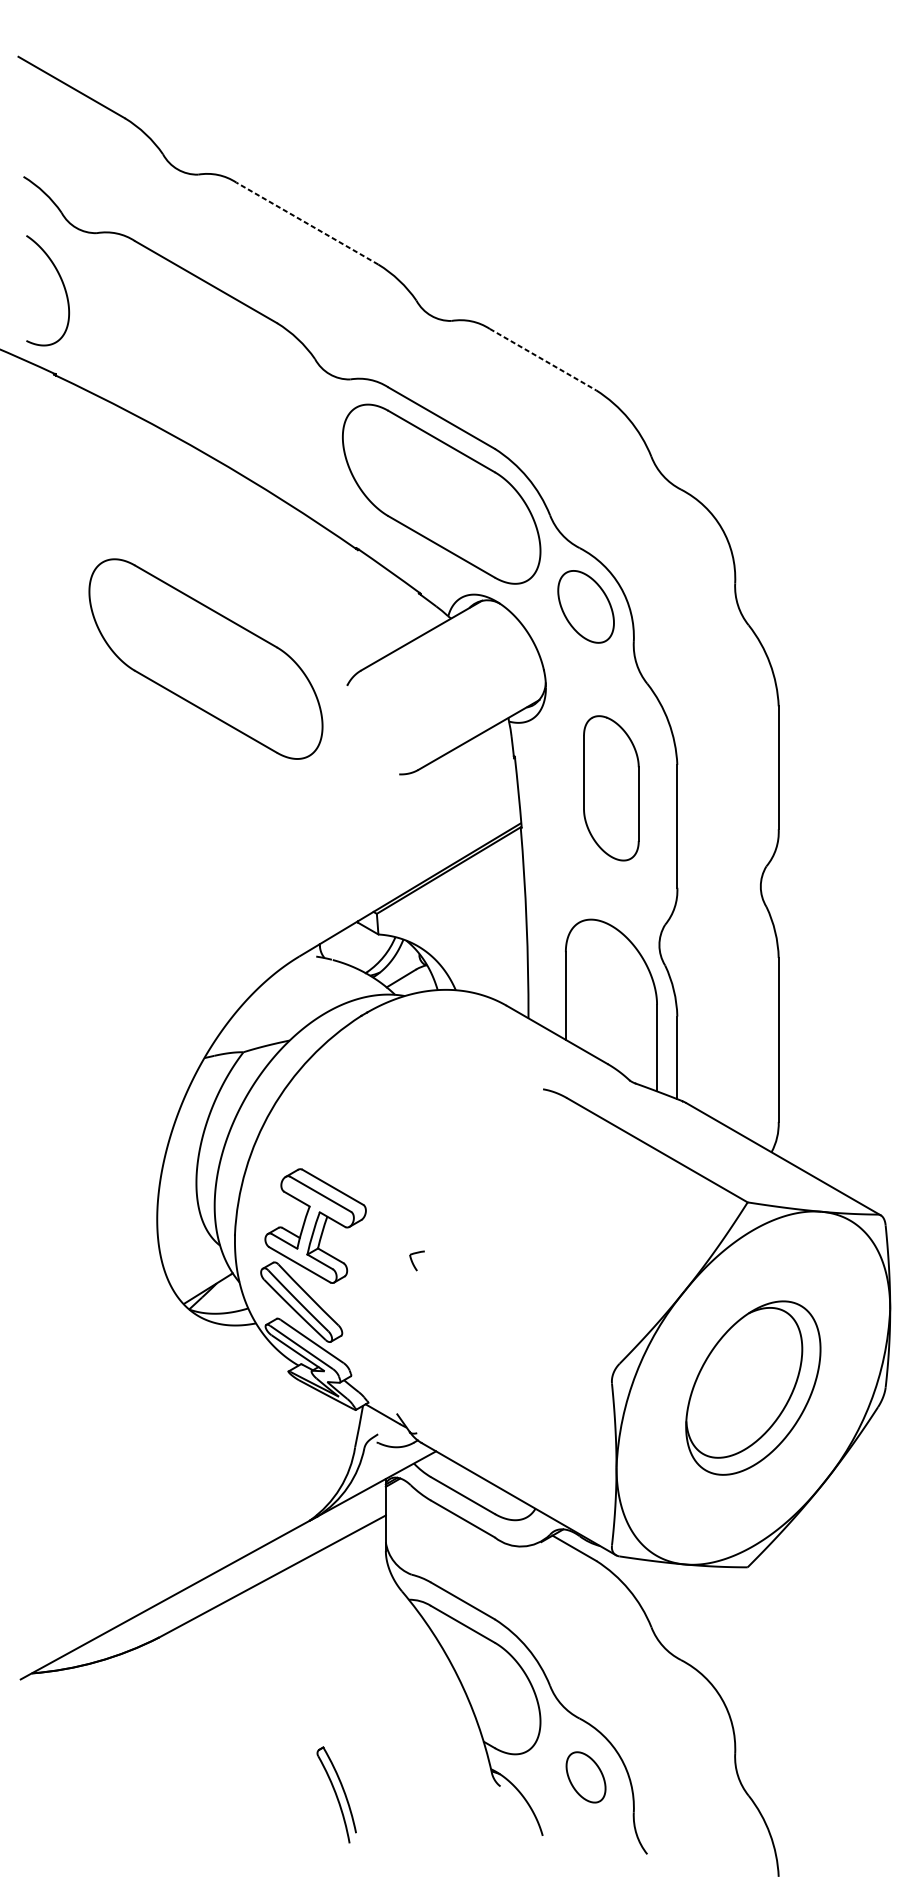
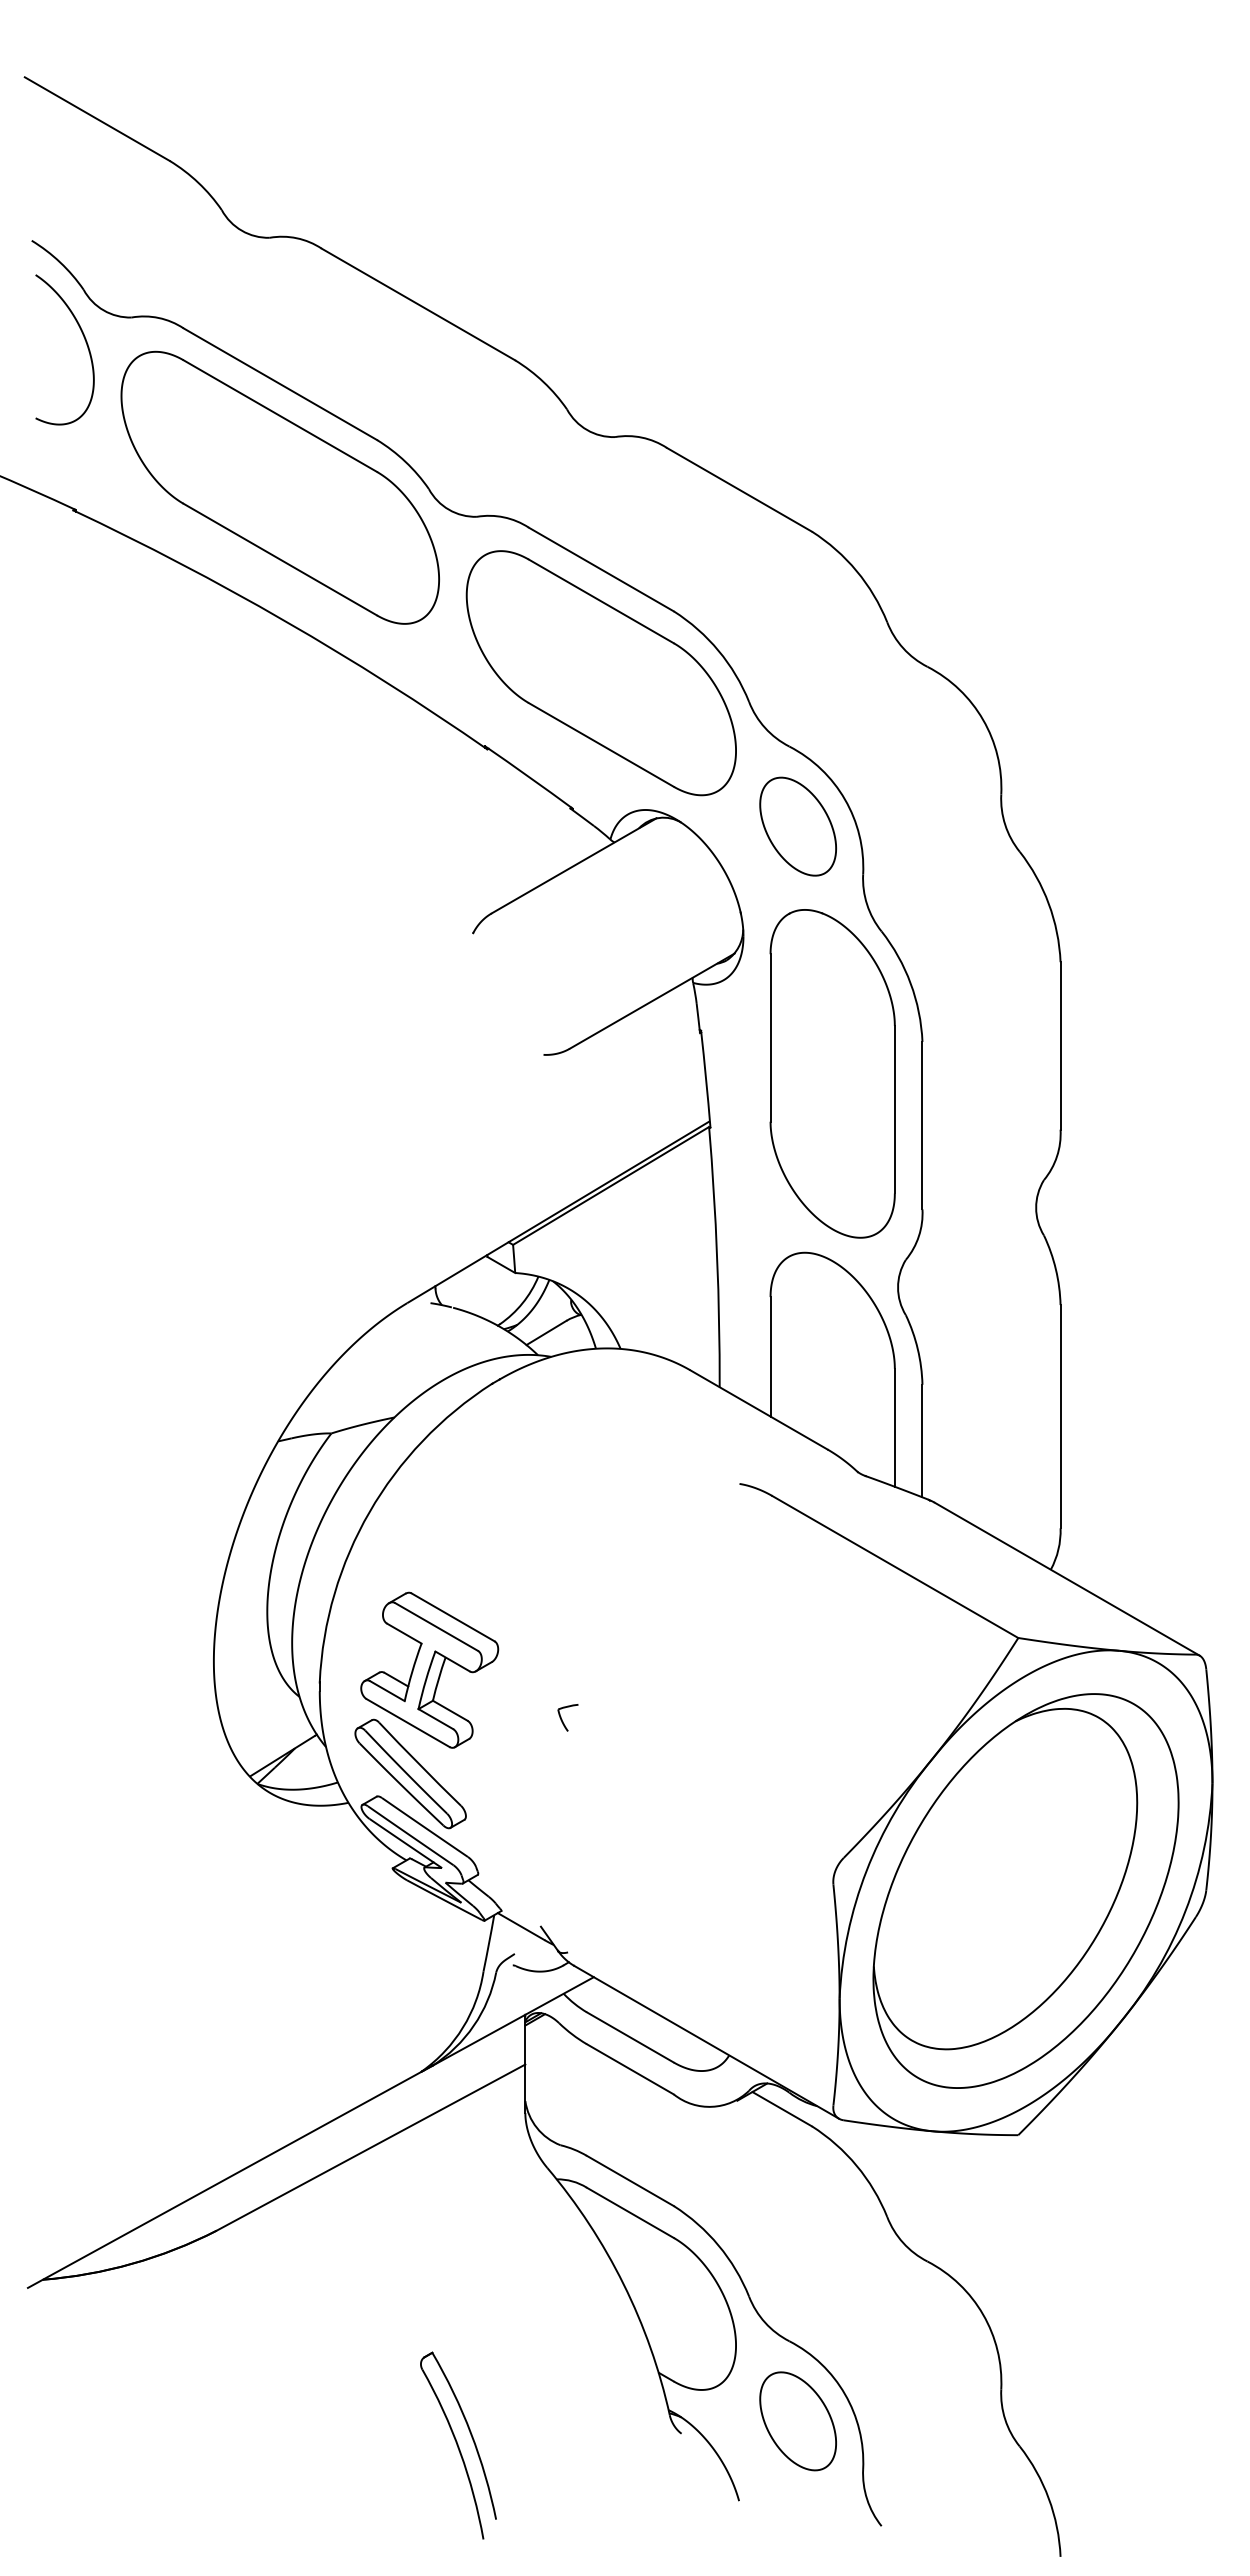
line: (307, 223) -> (418, 304), dashed -> solid
curve: (63, 285) -> (85, 342), moved
line: (543, 359) -> (739, 489), dashed -> solid
part: (205, 658) -> (279, 487), moved
part: (611, 788) -> (832, 1073), size x1.67
part: (752, 1387) -> (1025, 1890), size x1.67
part: (585, 1777) -> (797, 2421), size x1.43
part: (336, 1795) -> (458, 2445), size x1.43

